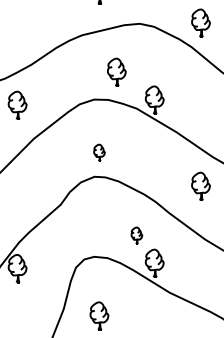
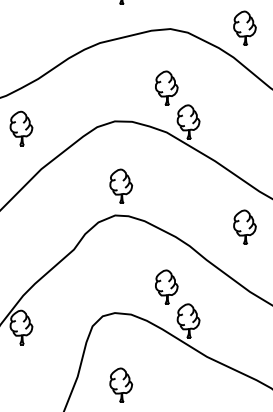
part: (116, 71) -> (166, 87), moved
part: (99, 152) -> (121, 185), size x1.67
part: (136, 235) -> (166, 287), size x1.67

